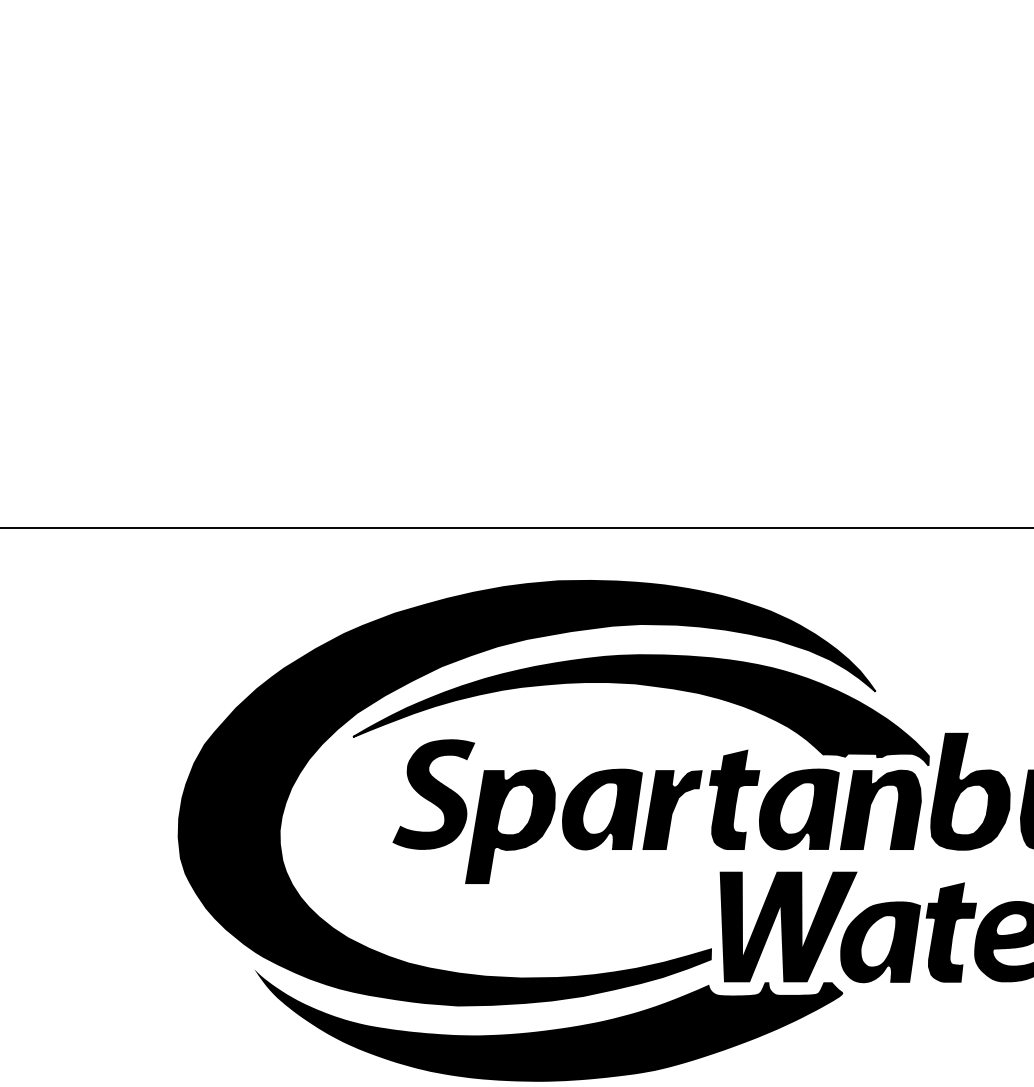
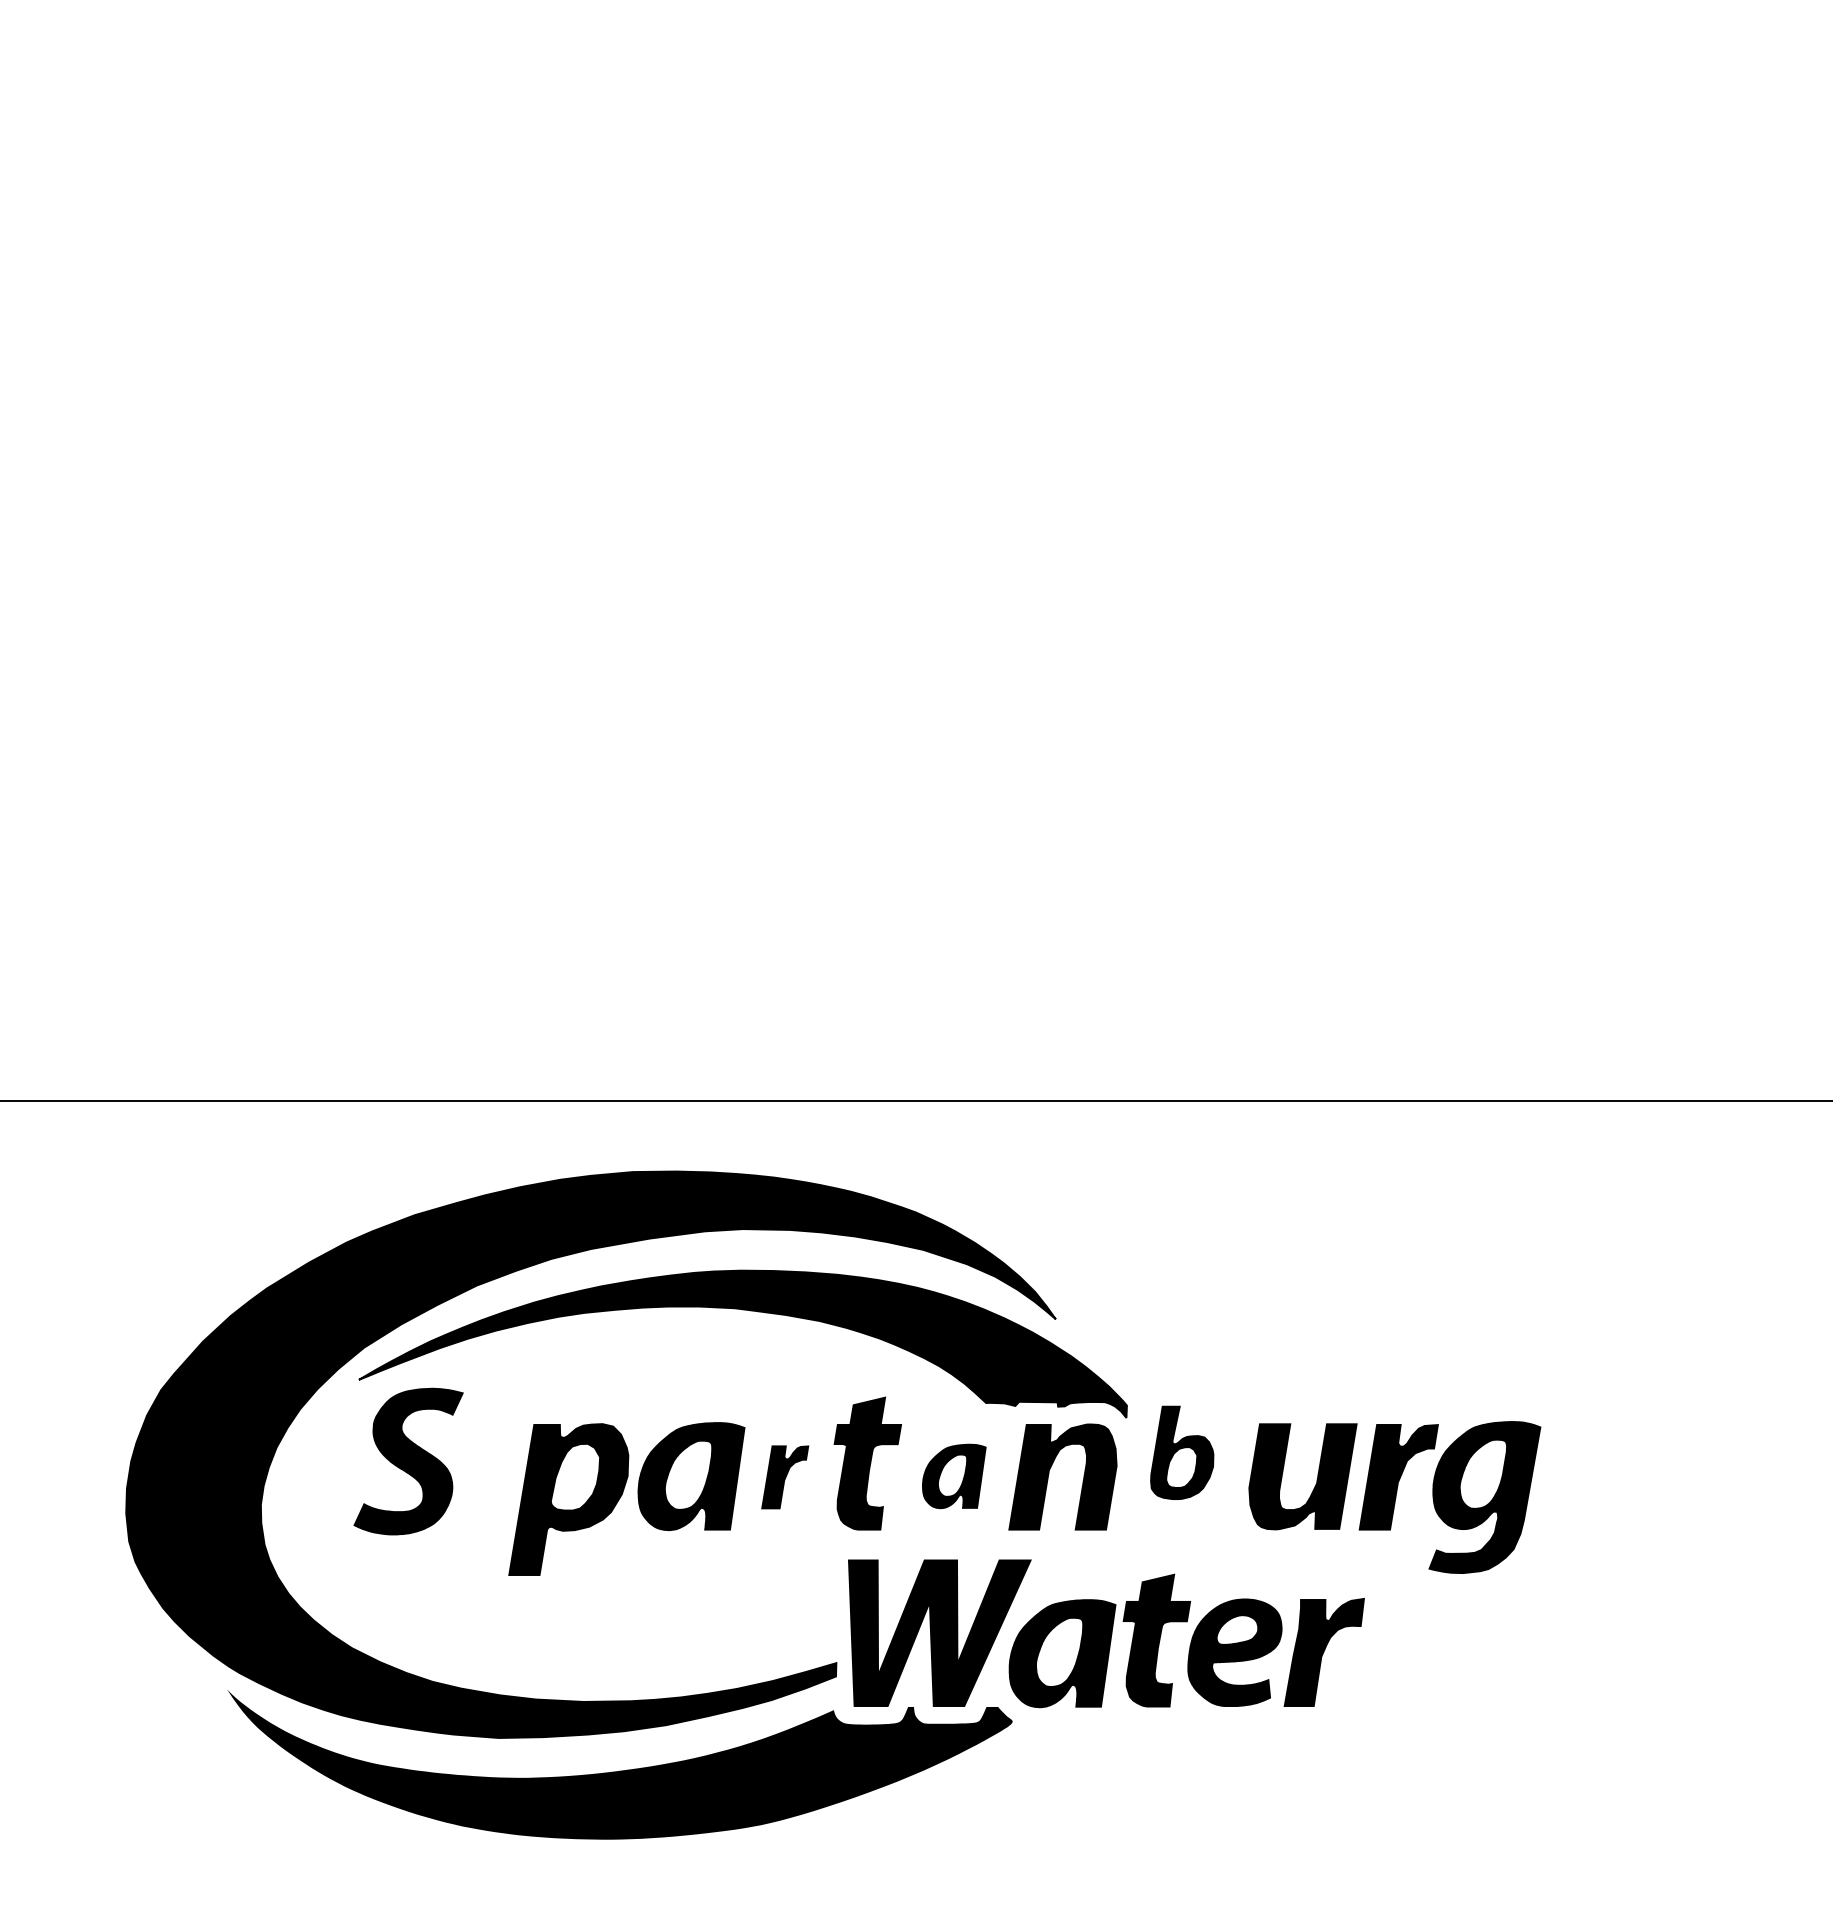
part: (969, 791) -> (1181, 1452), size x0.6
part: (433, 794) -> (408, 1461), moved
part: (799, 809) -> (954, 1476), size x0.6
part: (672, 810) -> (785, 1477), size x0.6

